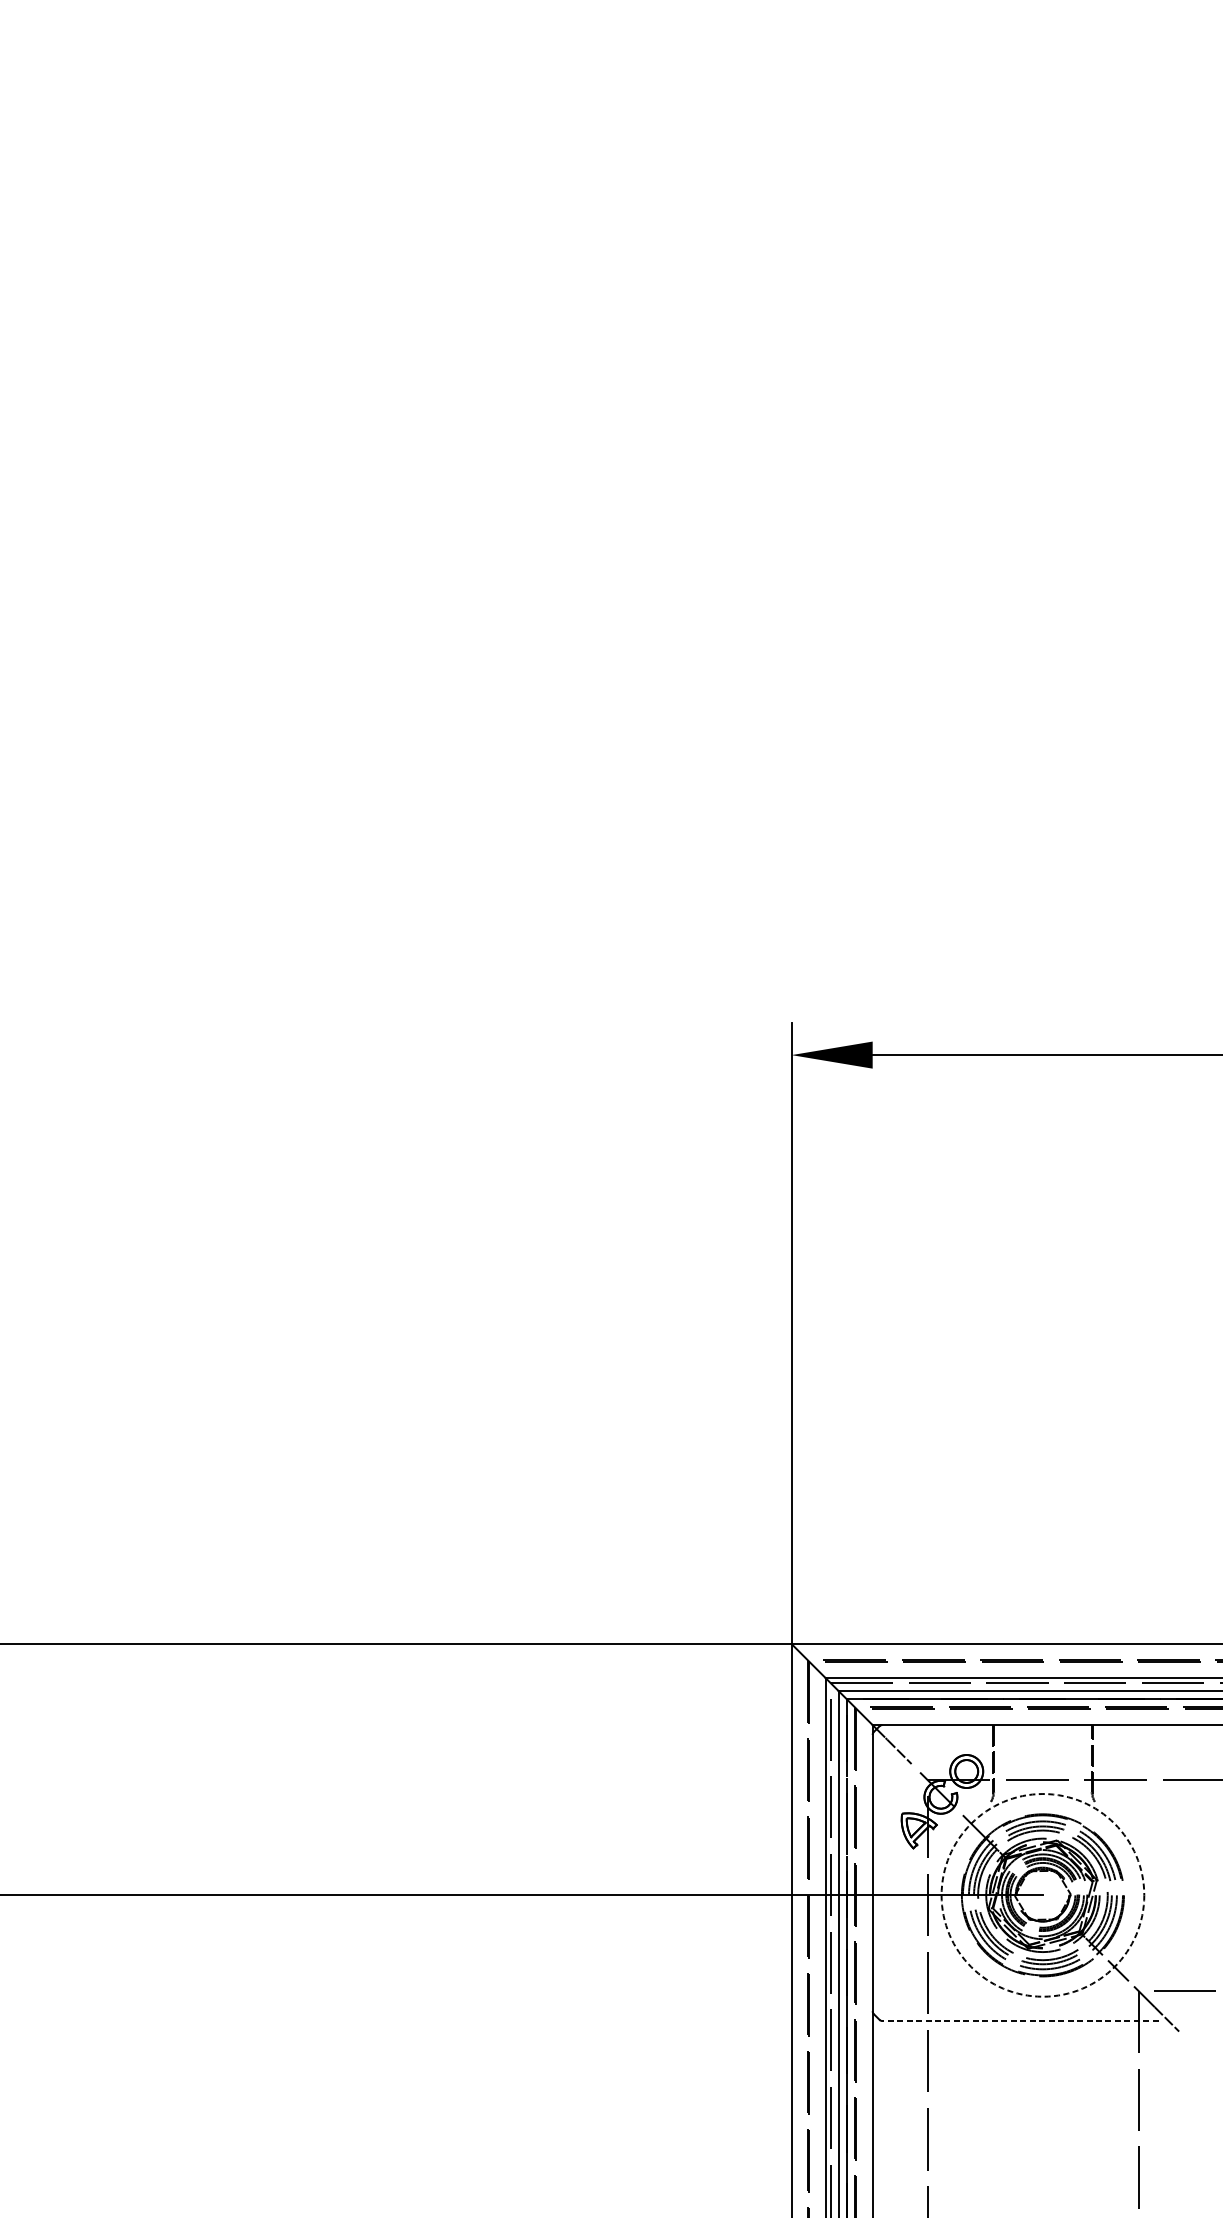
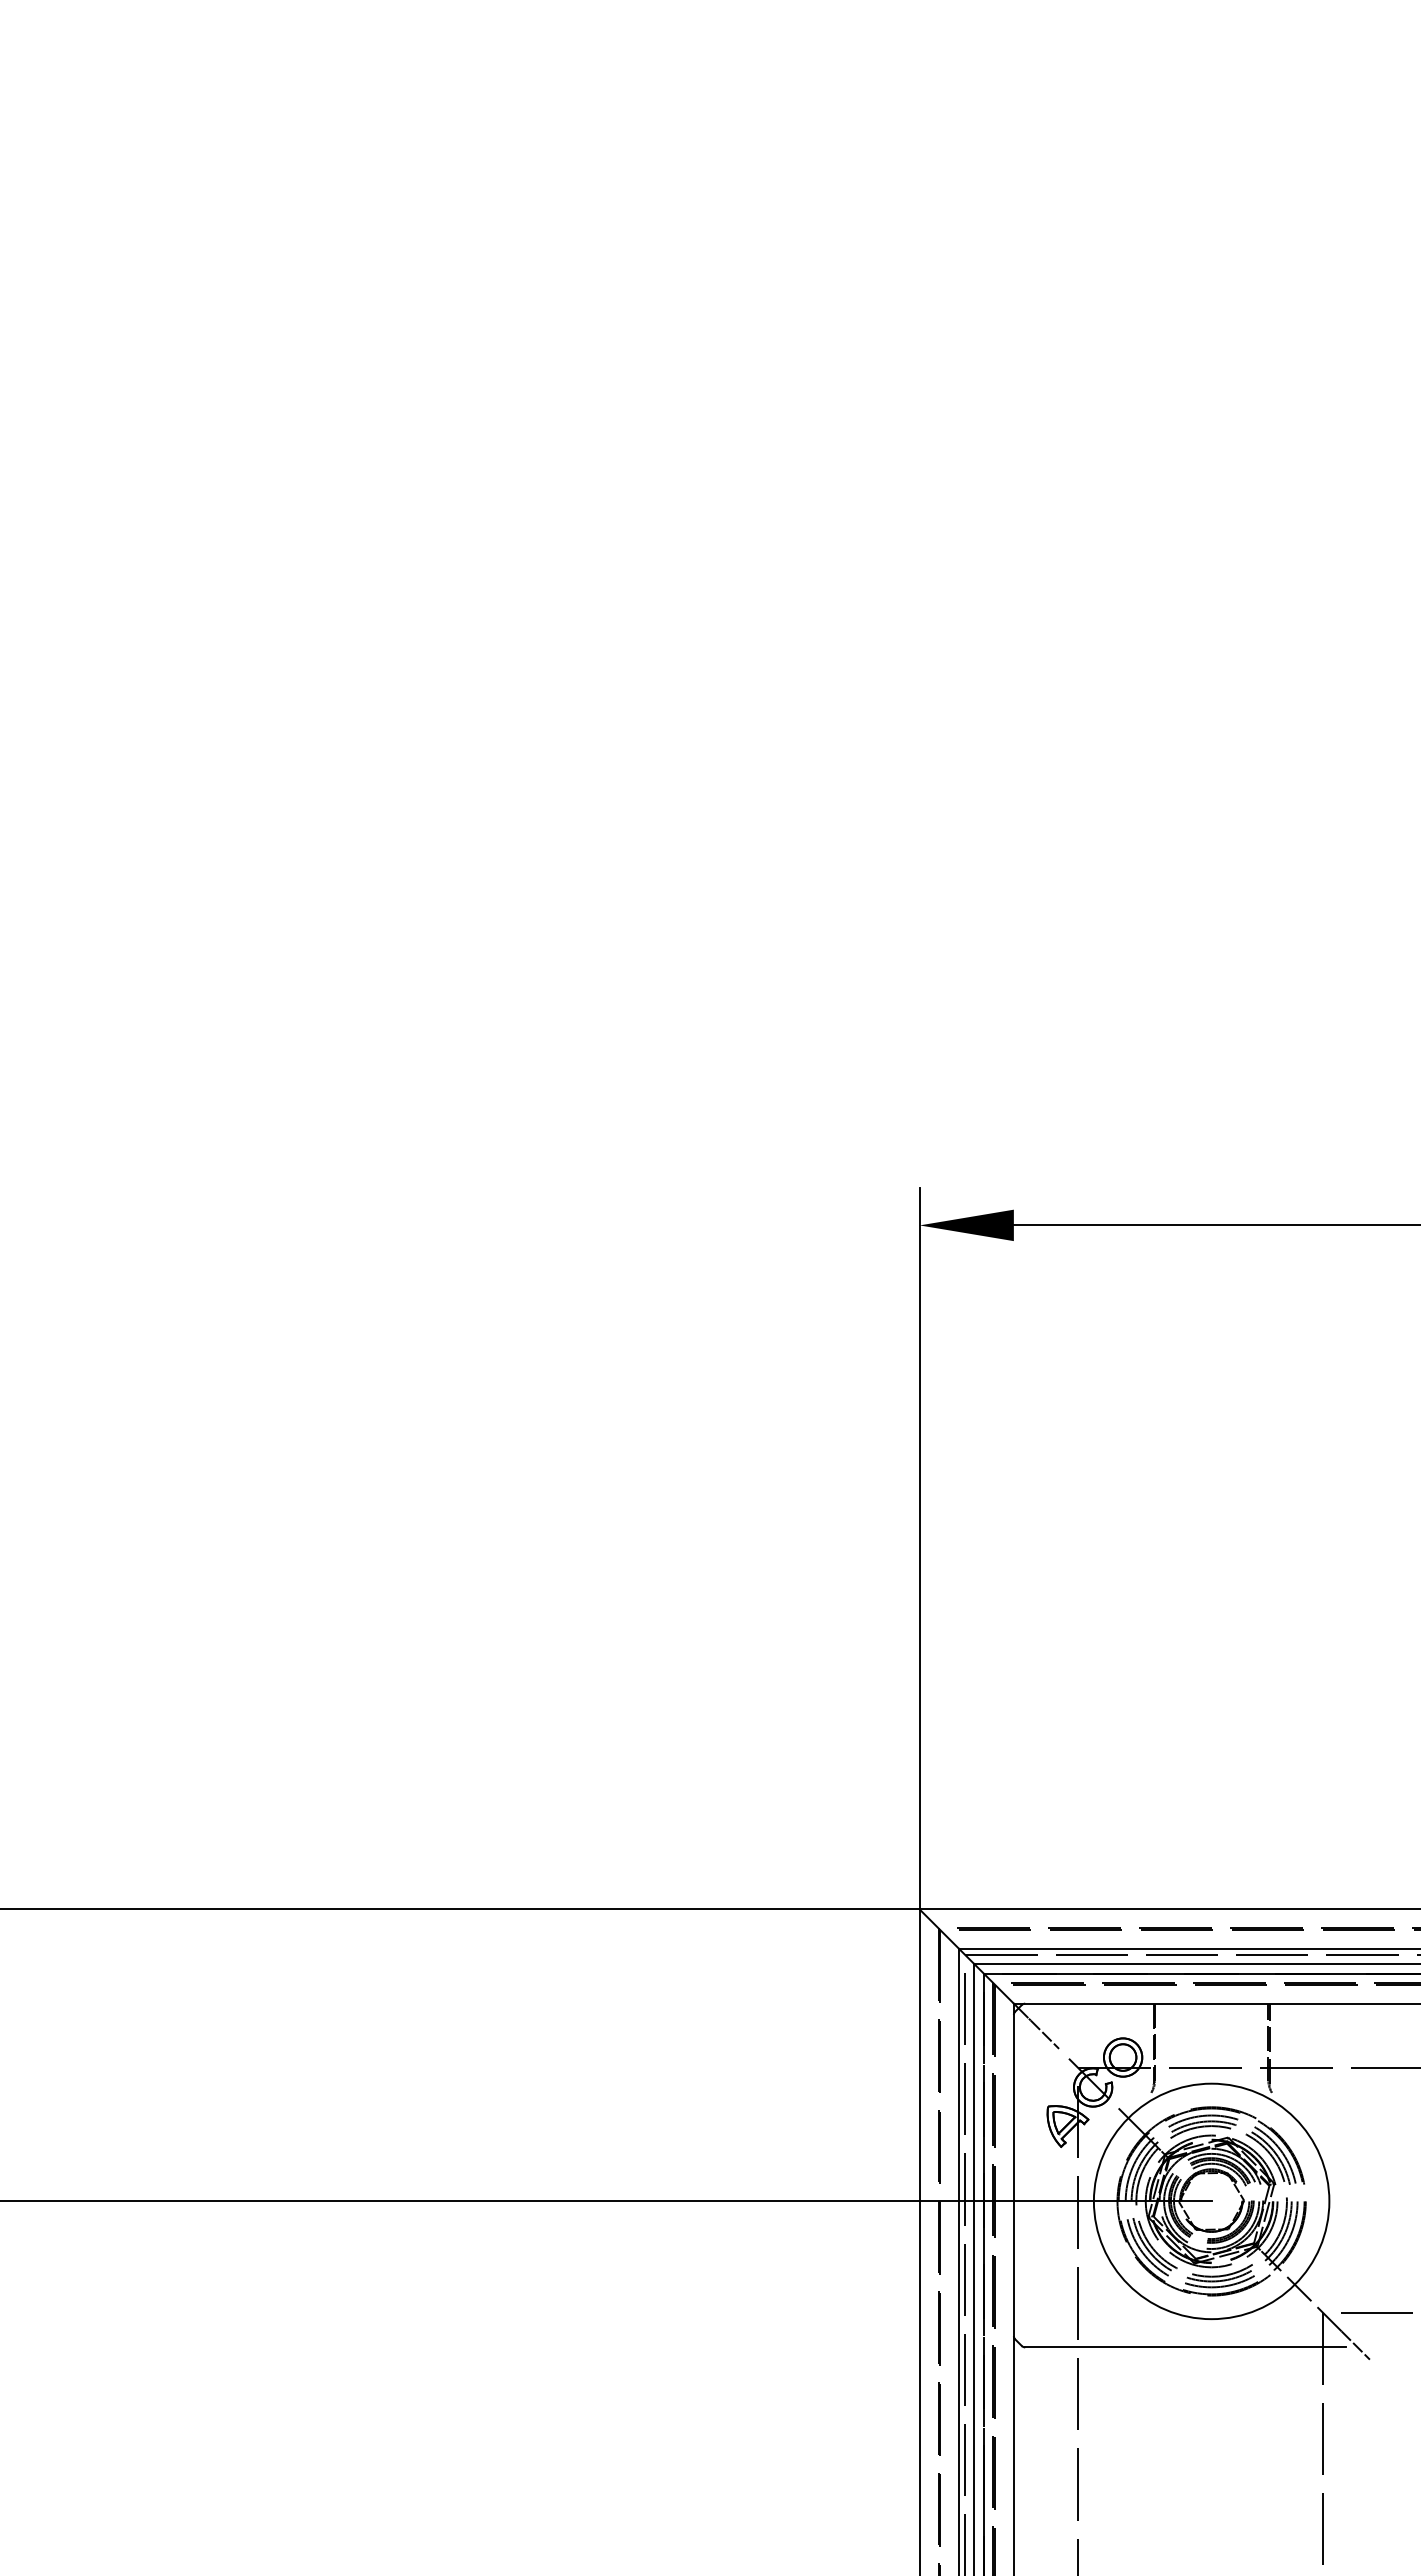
circle: (1042, 1895) -> (1211, 2201), dashed -> solid
line: (1020, 2021) -> (1185, 2347), dashed -> solid

